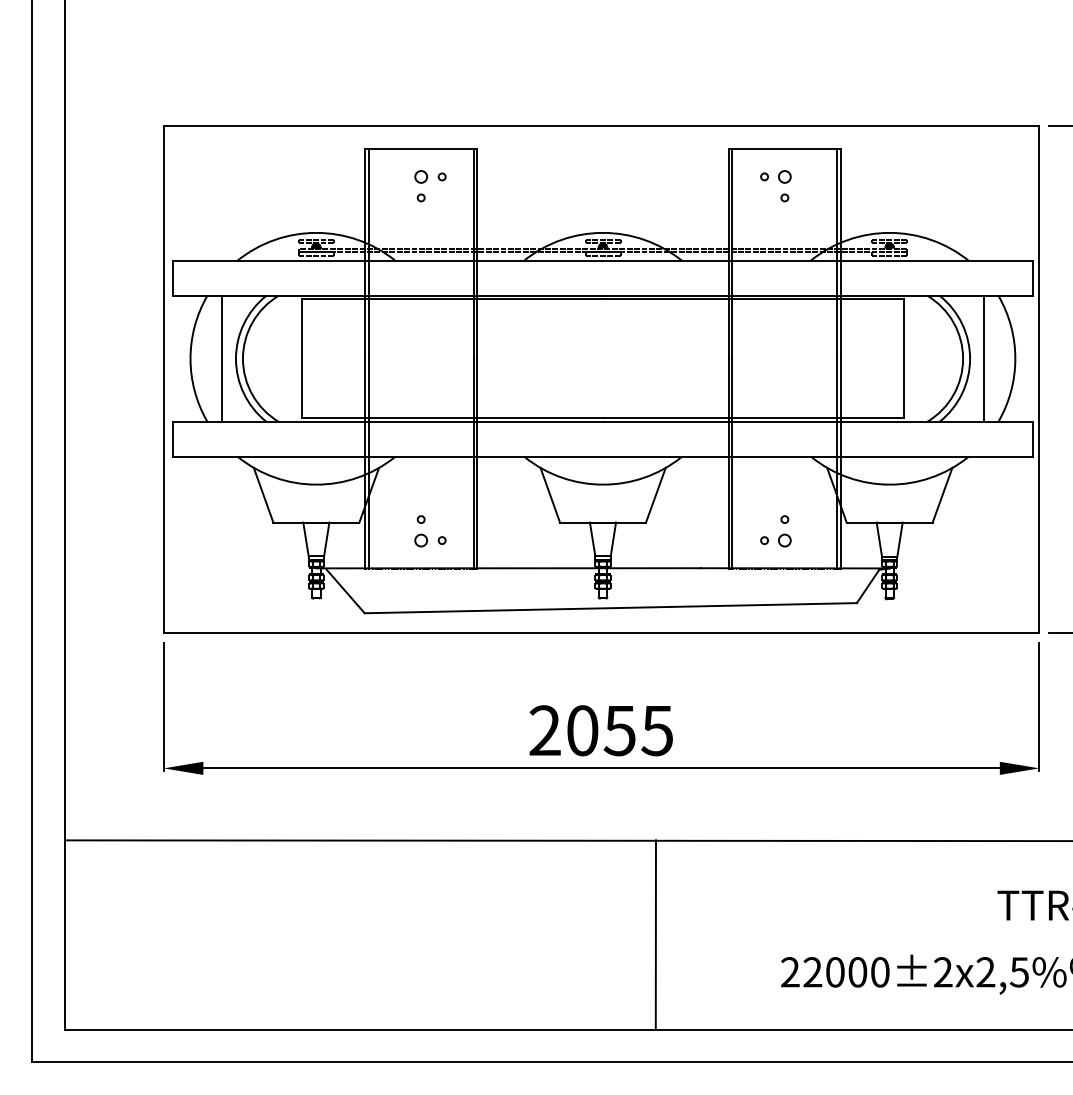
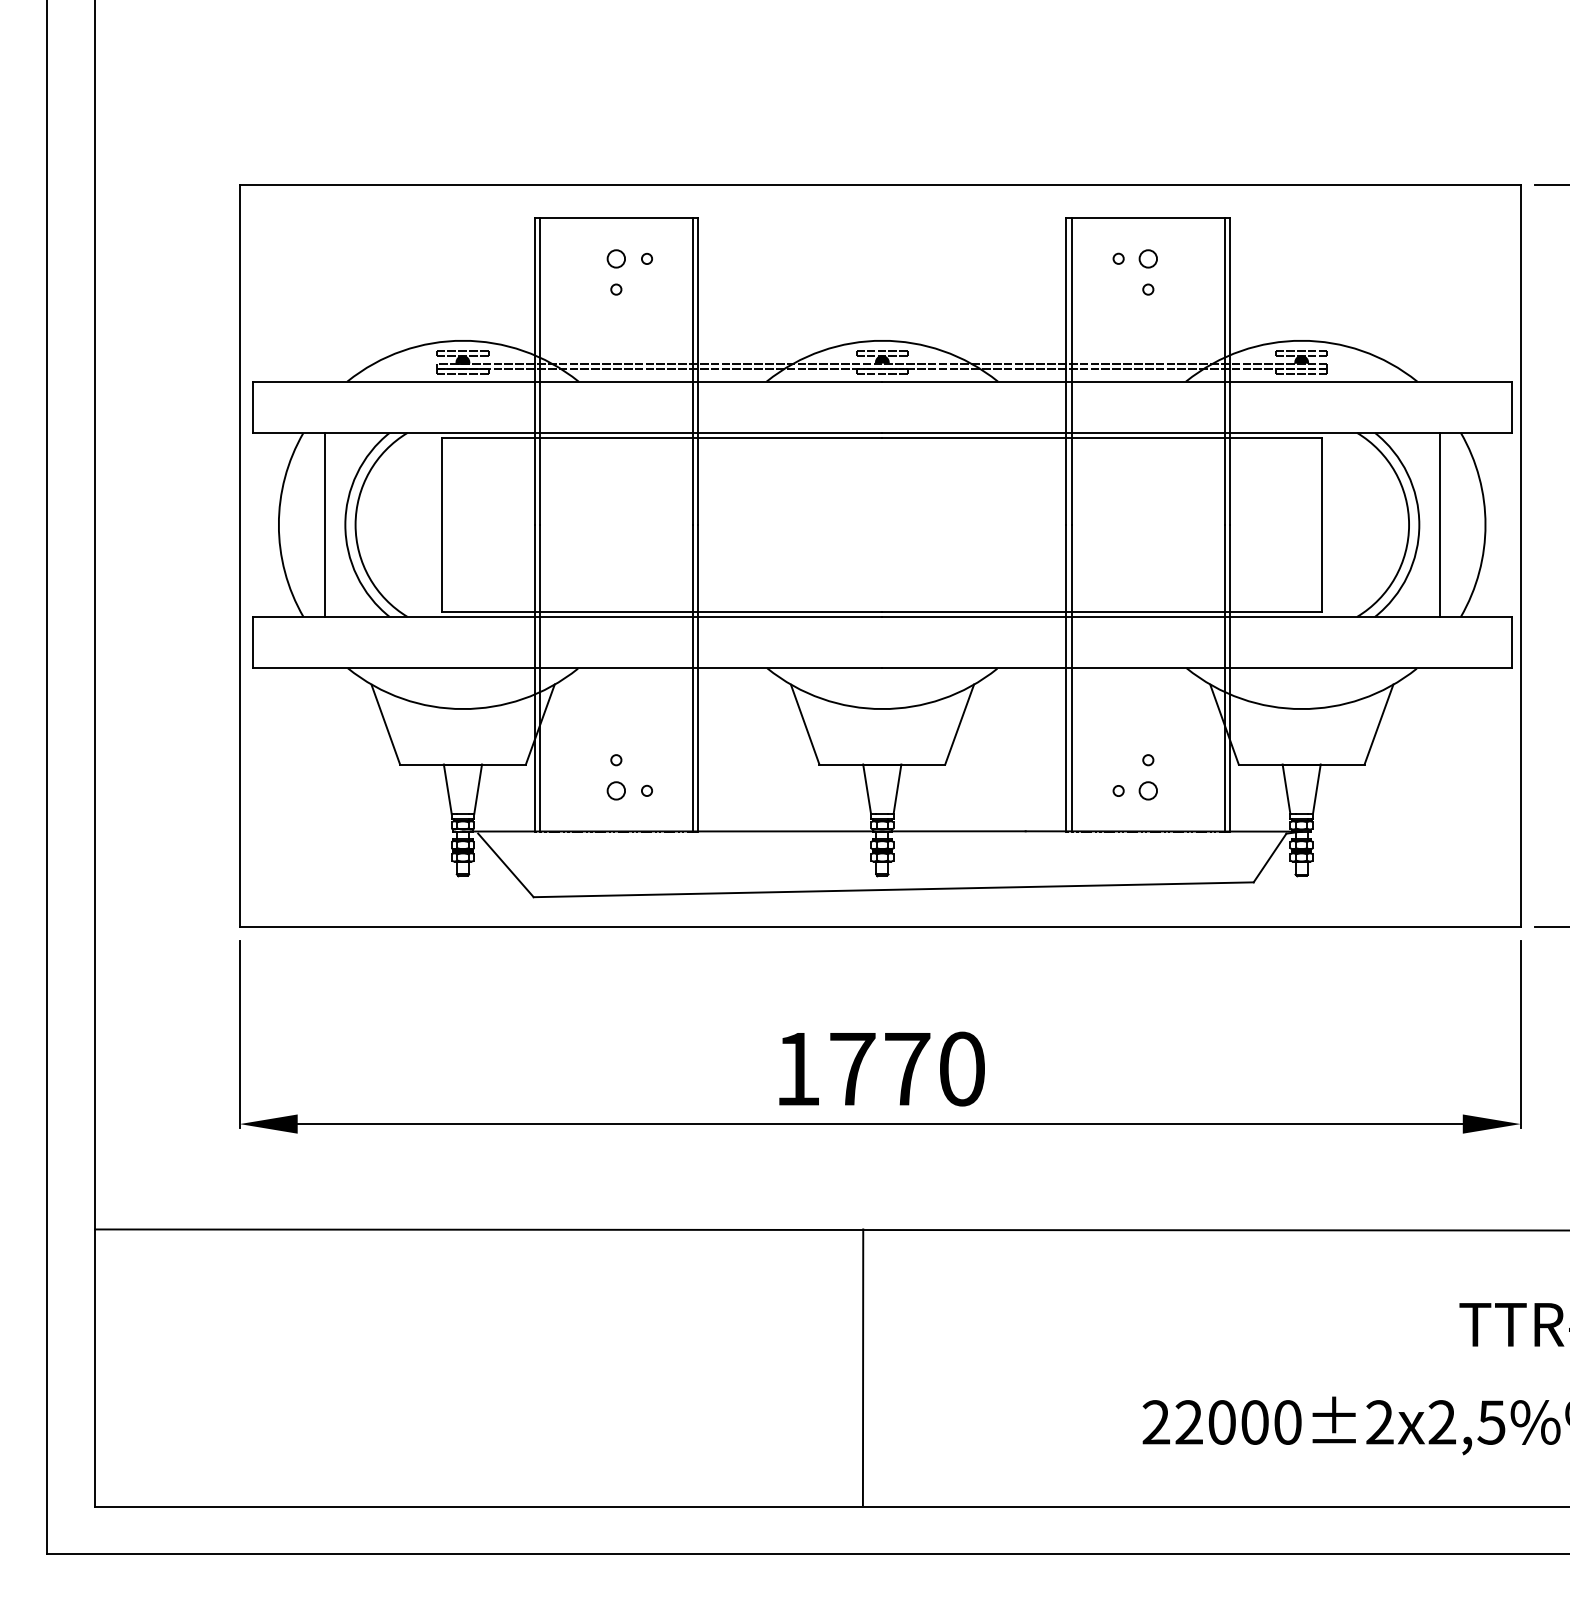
text: (601, 730) -> (880, 1068), 2055 -> 1770
line: (655, 934) -> (862, 1367), moved

